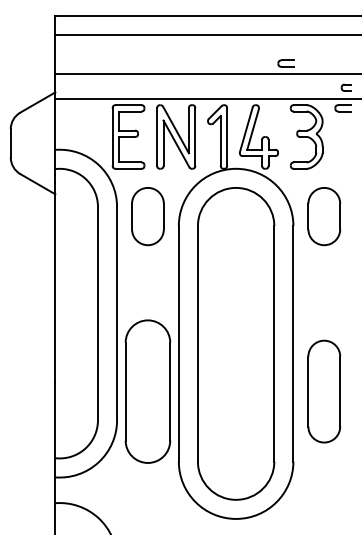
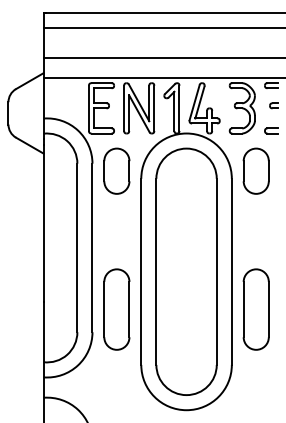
part: (285, 63) -> (270, 130), moved
part: (345, 87) -> (273, 105), moved
part: (147, 391) -> (116, 309), size x0.71

